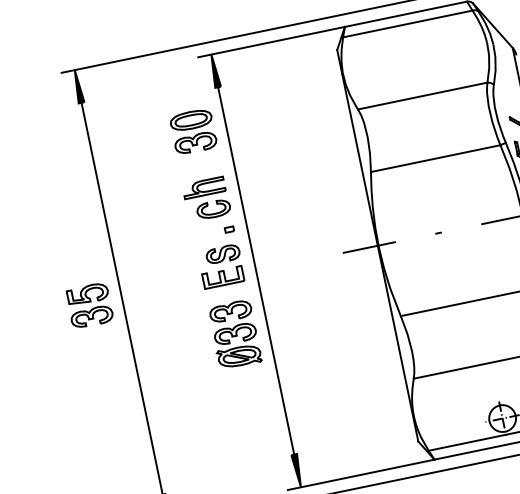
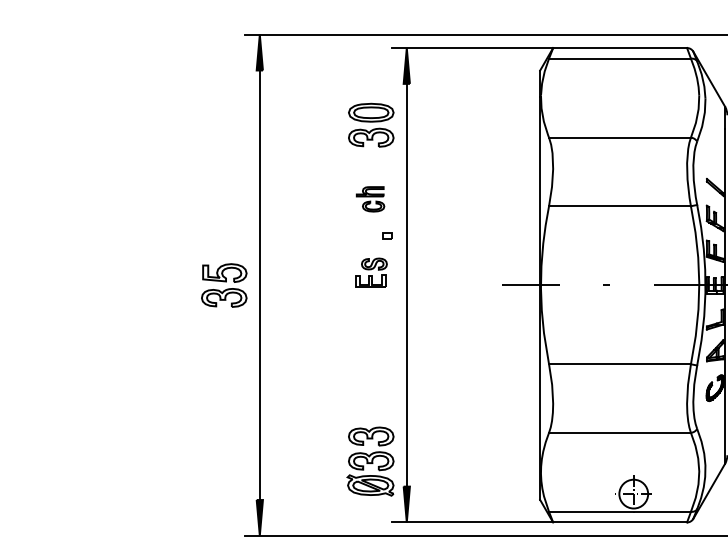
part: (206, 199) -> (370, 199), size x0.6
part: (221, 265) -> (371, 272), size x0.7
part: (234, 334) -> (370, 461), moved

